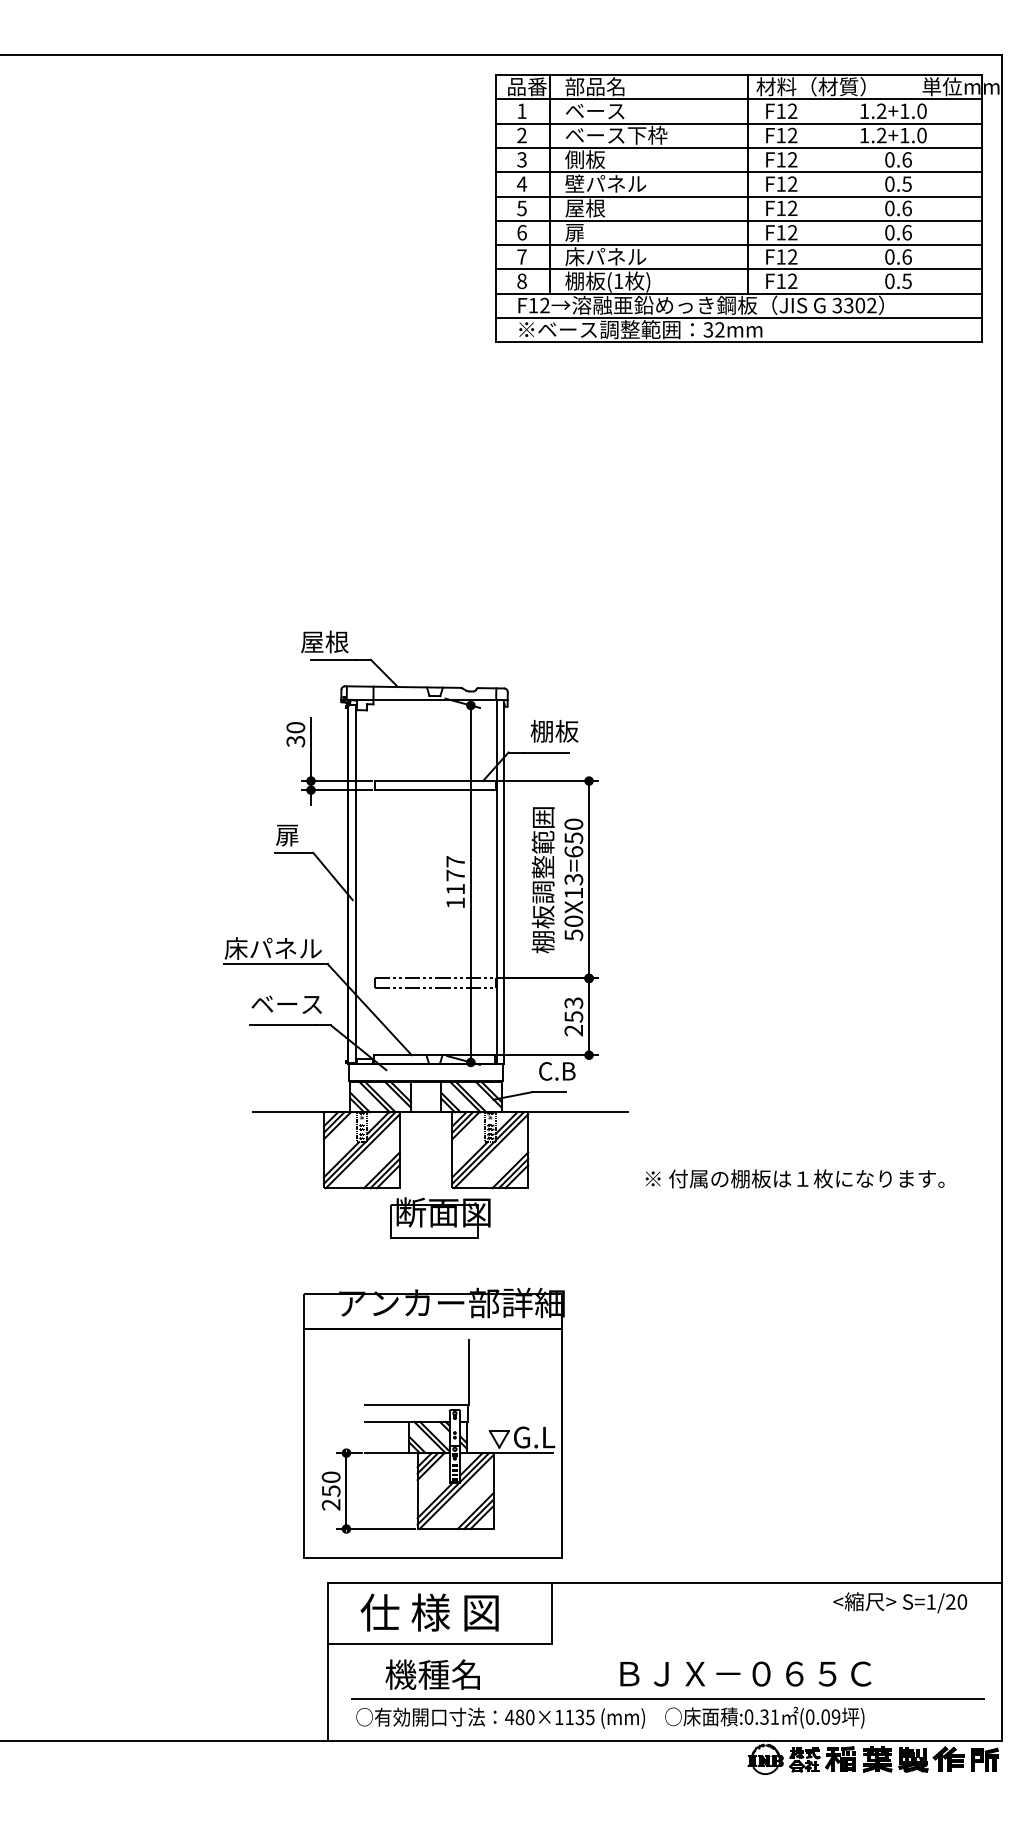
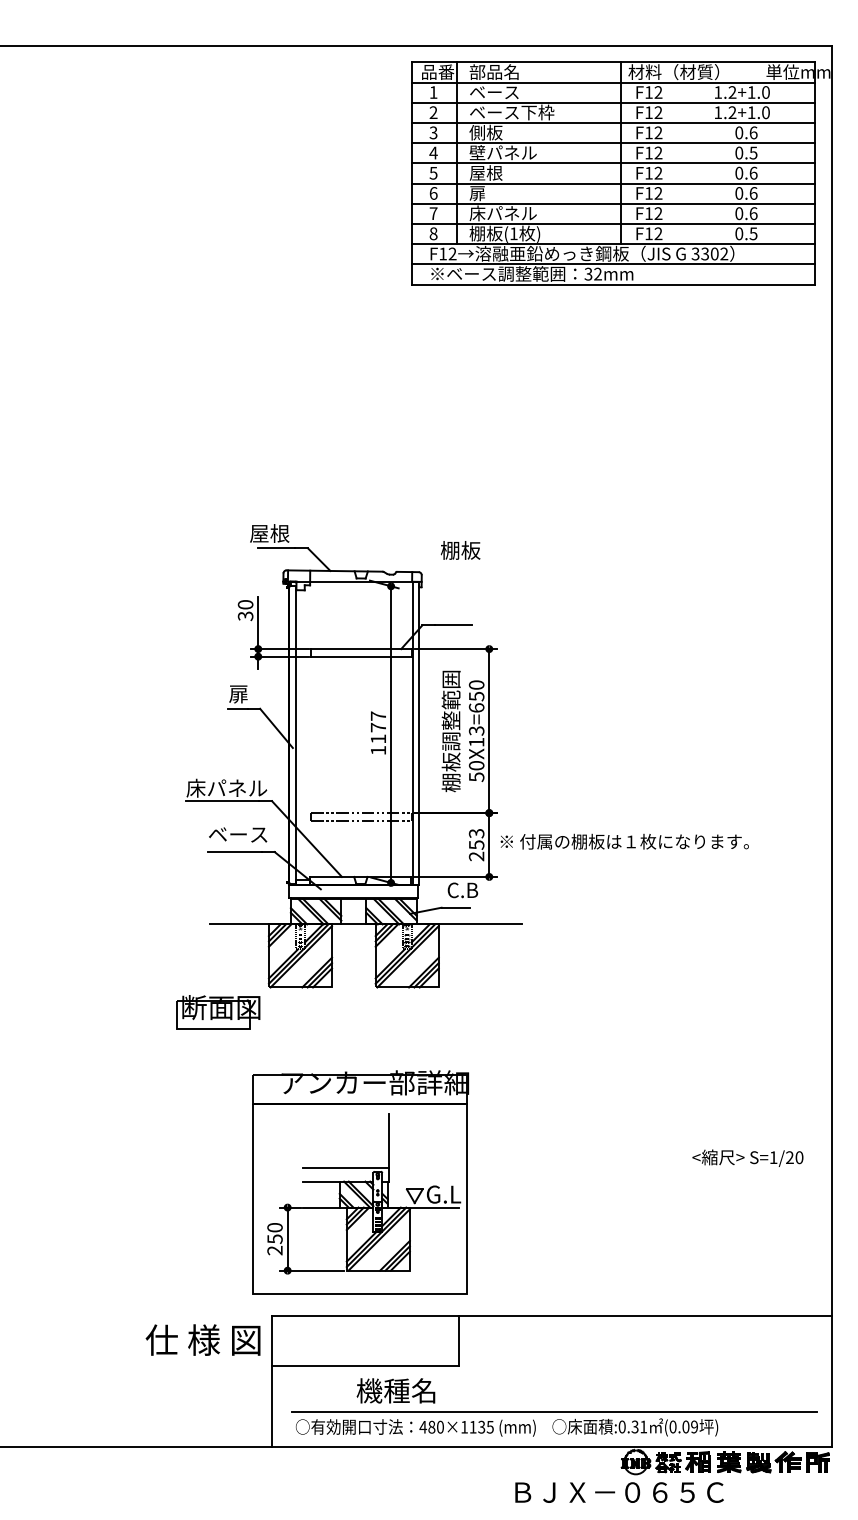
text: (554, 731) -> (460, 550), moved
text: (794, 1178) -> (624, 841), moved
part: (440, 1217) -> (218, 1011), moved
text: (900, 1602) -> (748, 1158), moved
text: (429, 1612) -> (202, 1340), moved
text: (745, 1673) -> (619, 1492), moved
text: (432, 1674) -> (395, 1390), moved

